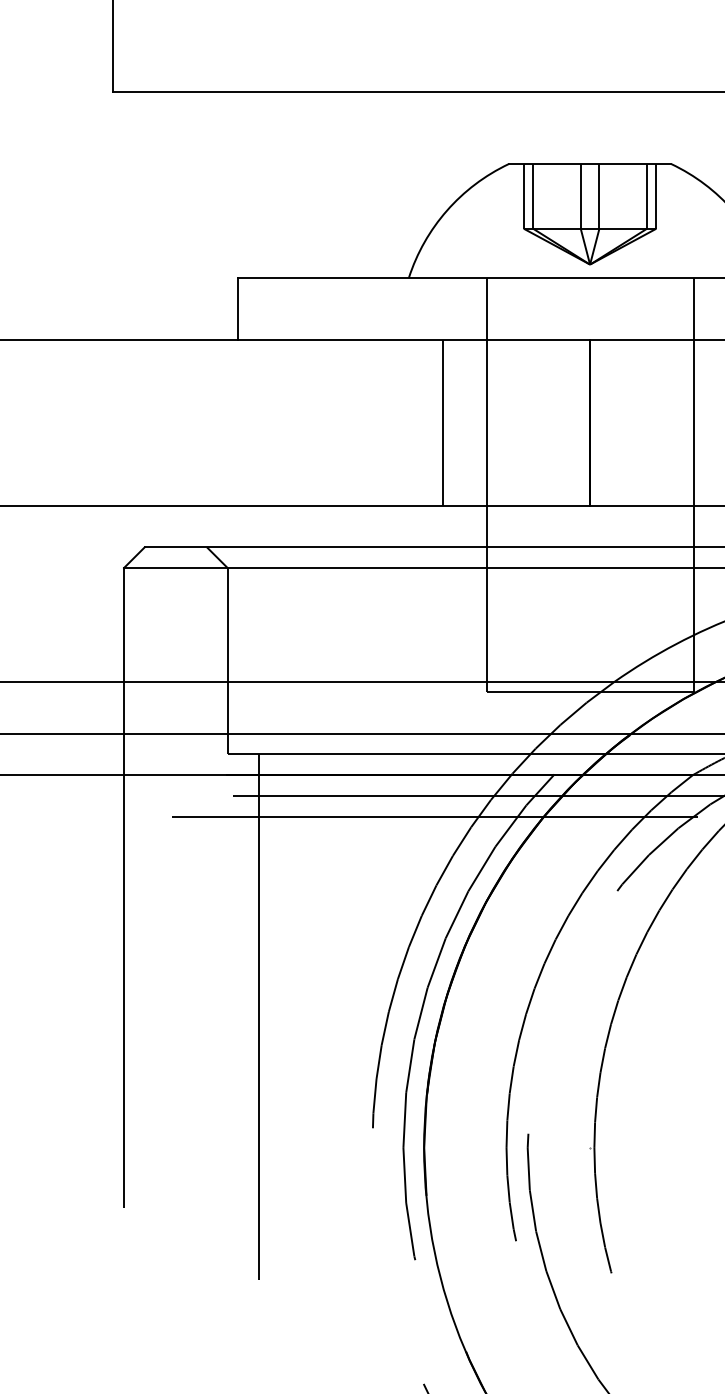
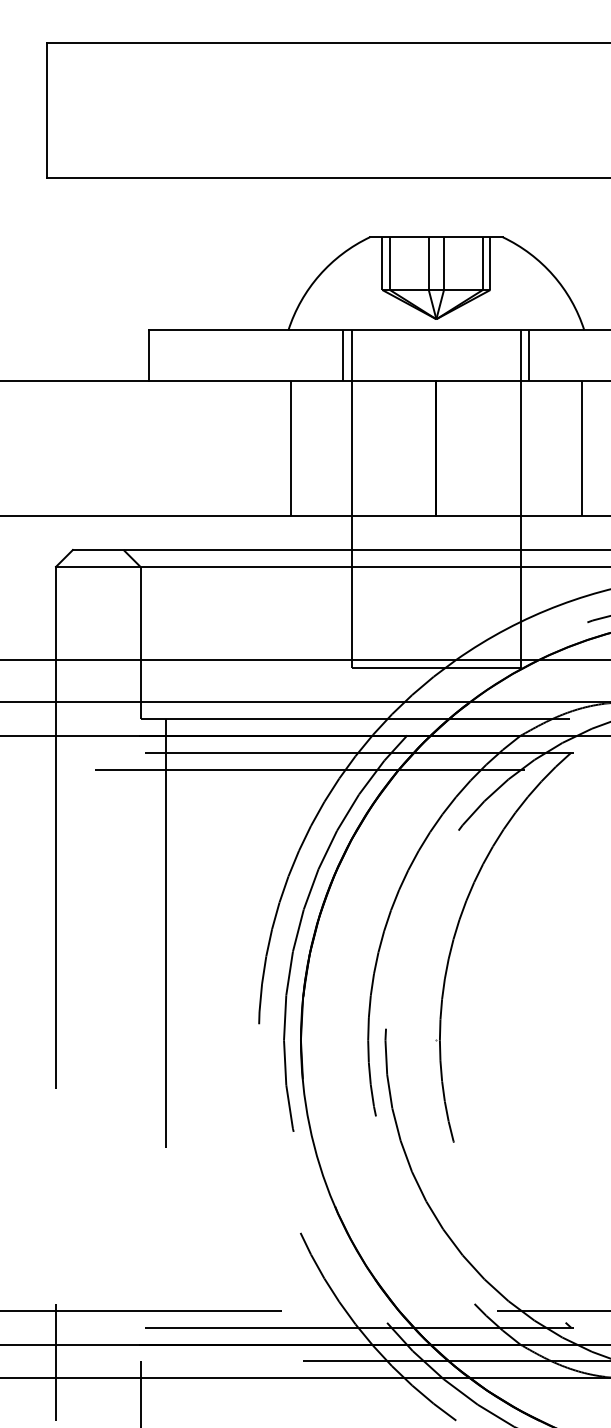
line: (476, 308) -> (343, 355), added
line: (704, 308) -> (529, 355), added
line: (441, 422) -> (290, 448), moved

